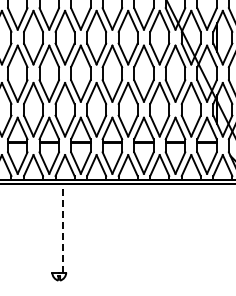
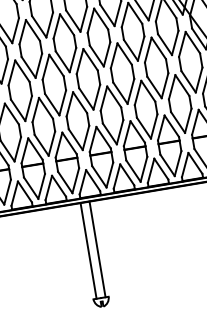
line: (63, 227) -> (97, 248), dashed -> solid
line: (55, 228) -> (89, 251), added

